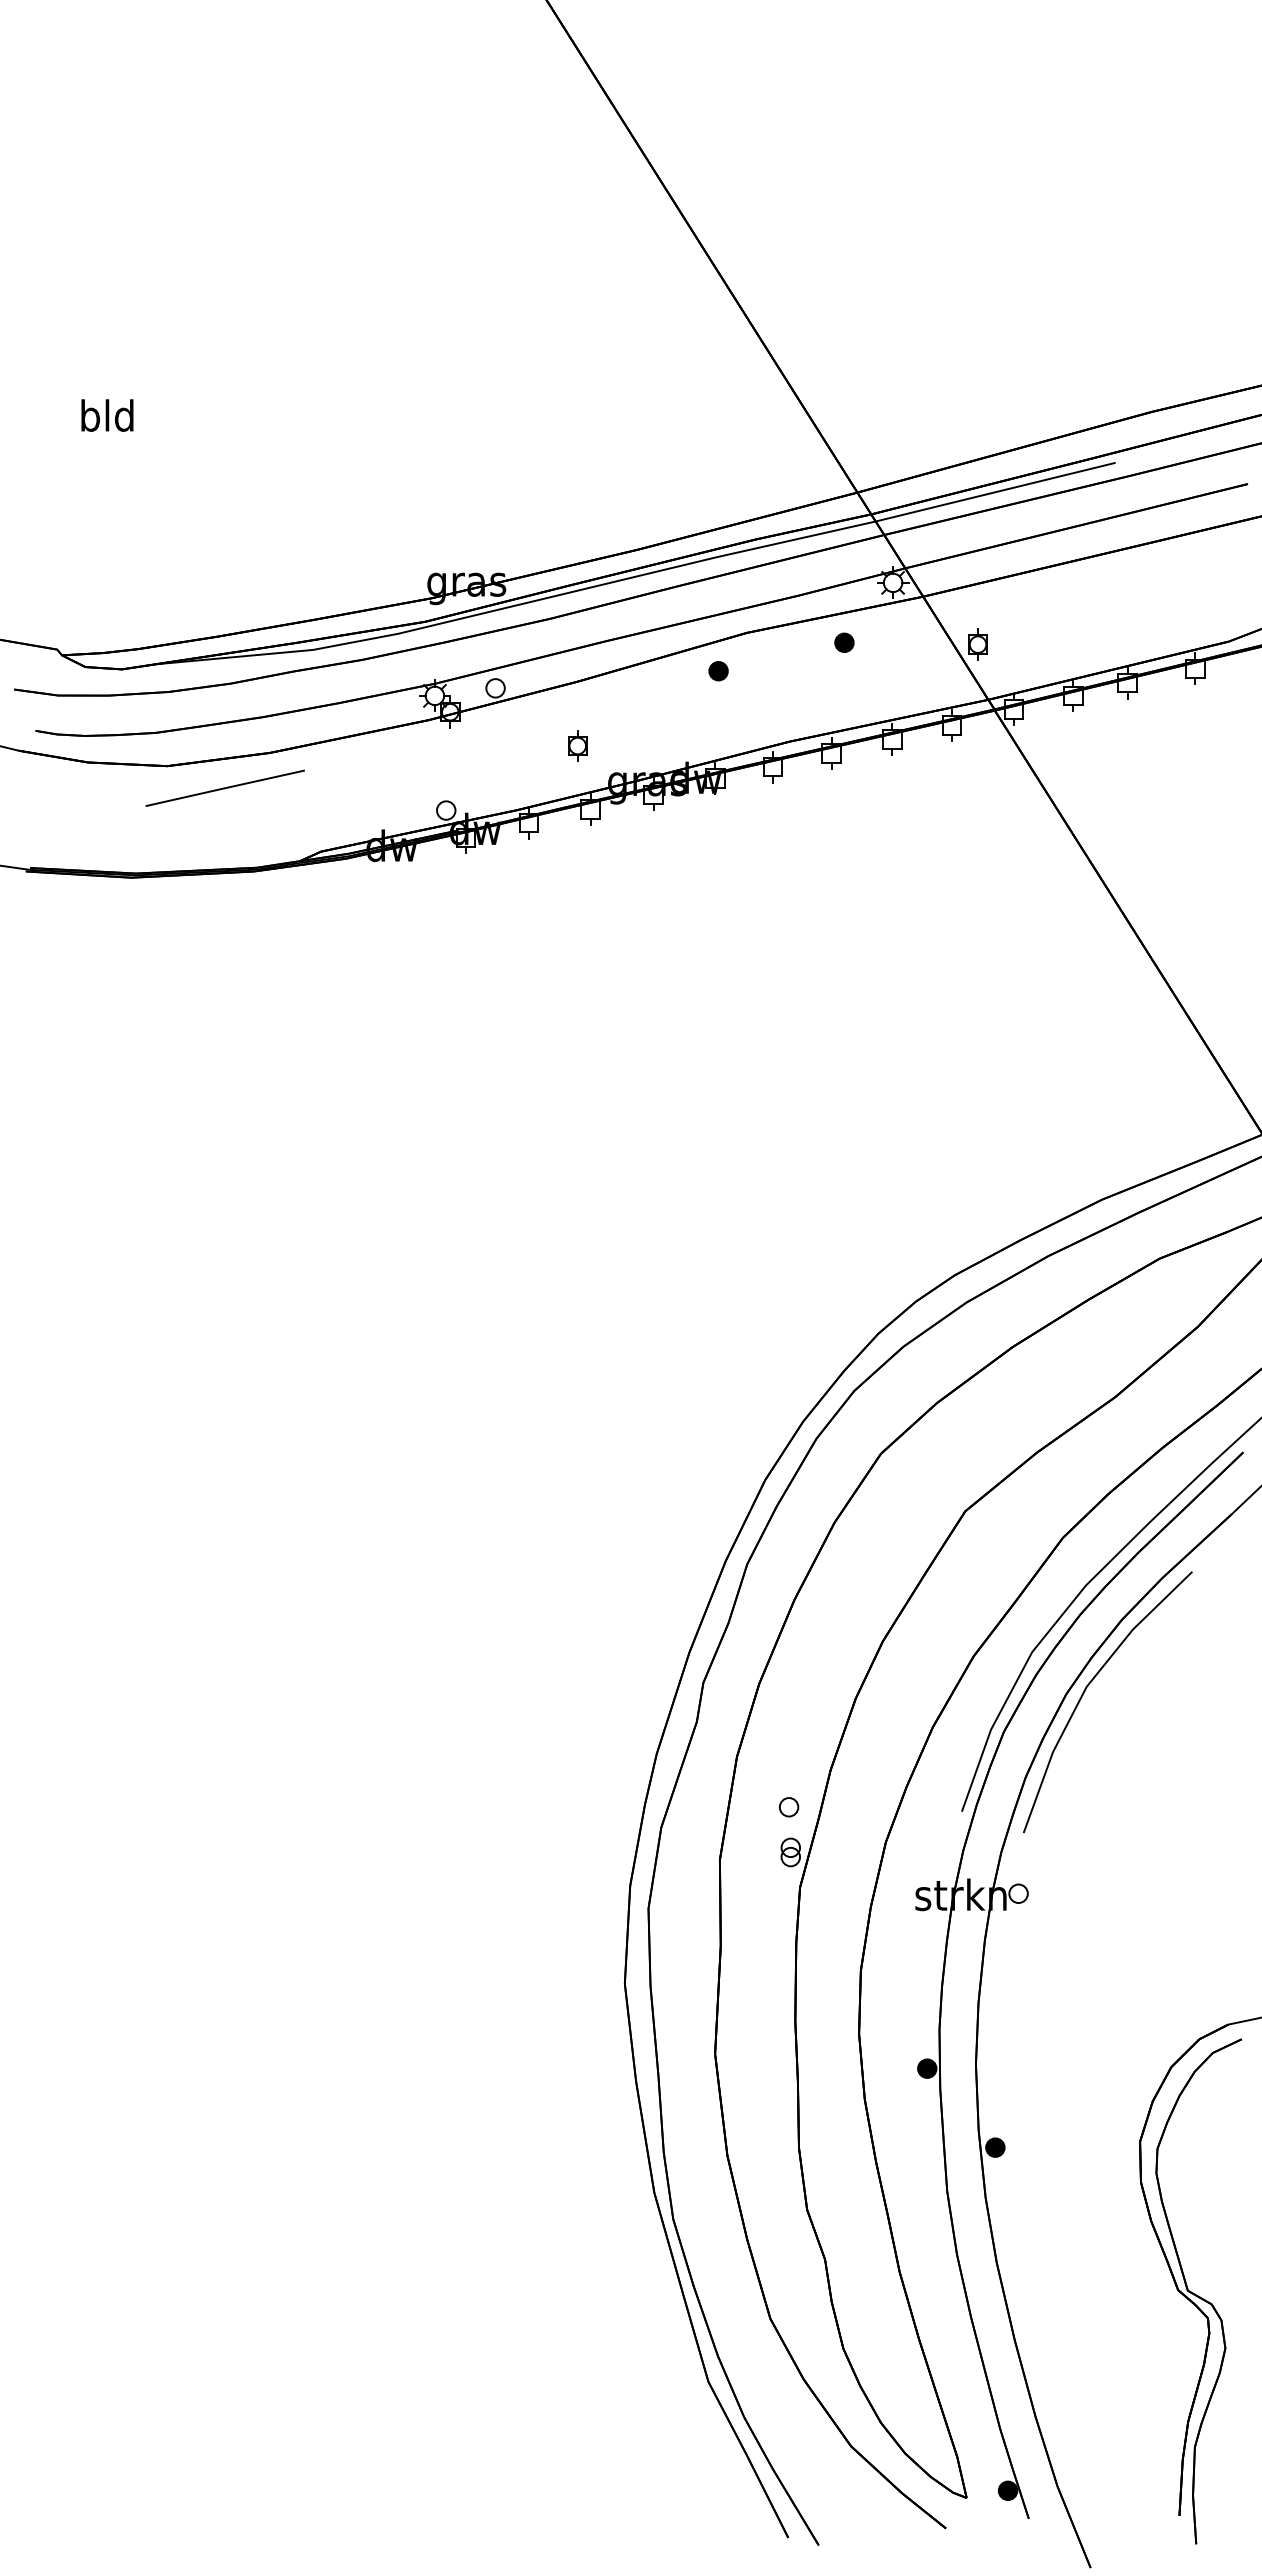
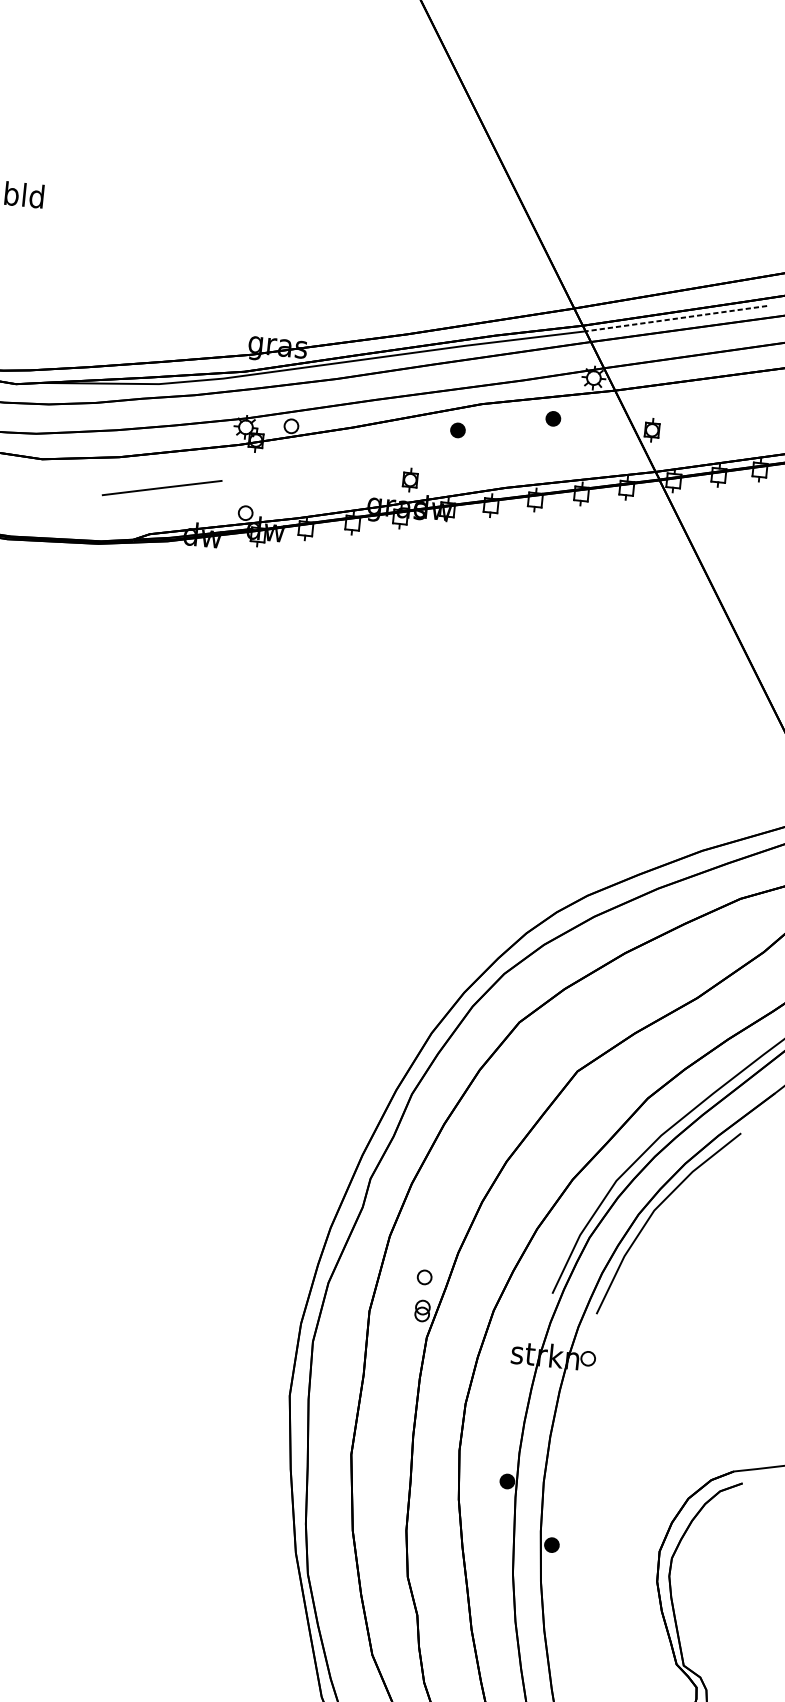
line: (994, 492) -> (675, 318), solid -> dashed
part: (577, 745) -> (410, 479), moved
line: (224, 787) -> (161, 487), moved

